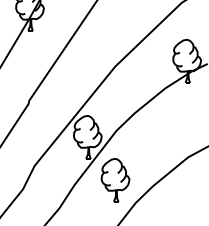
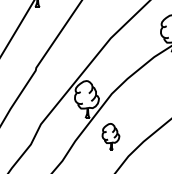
part: (115, 180) -> (110, 136), size x0.7

